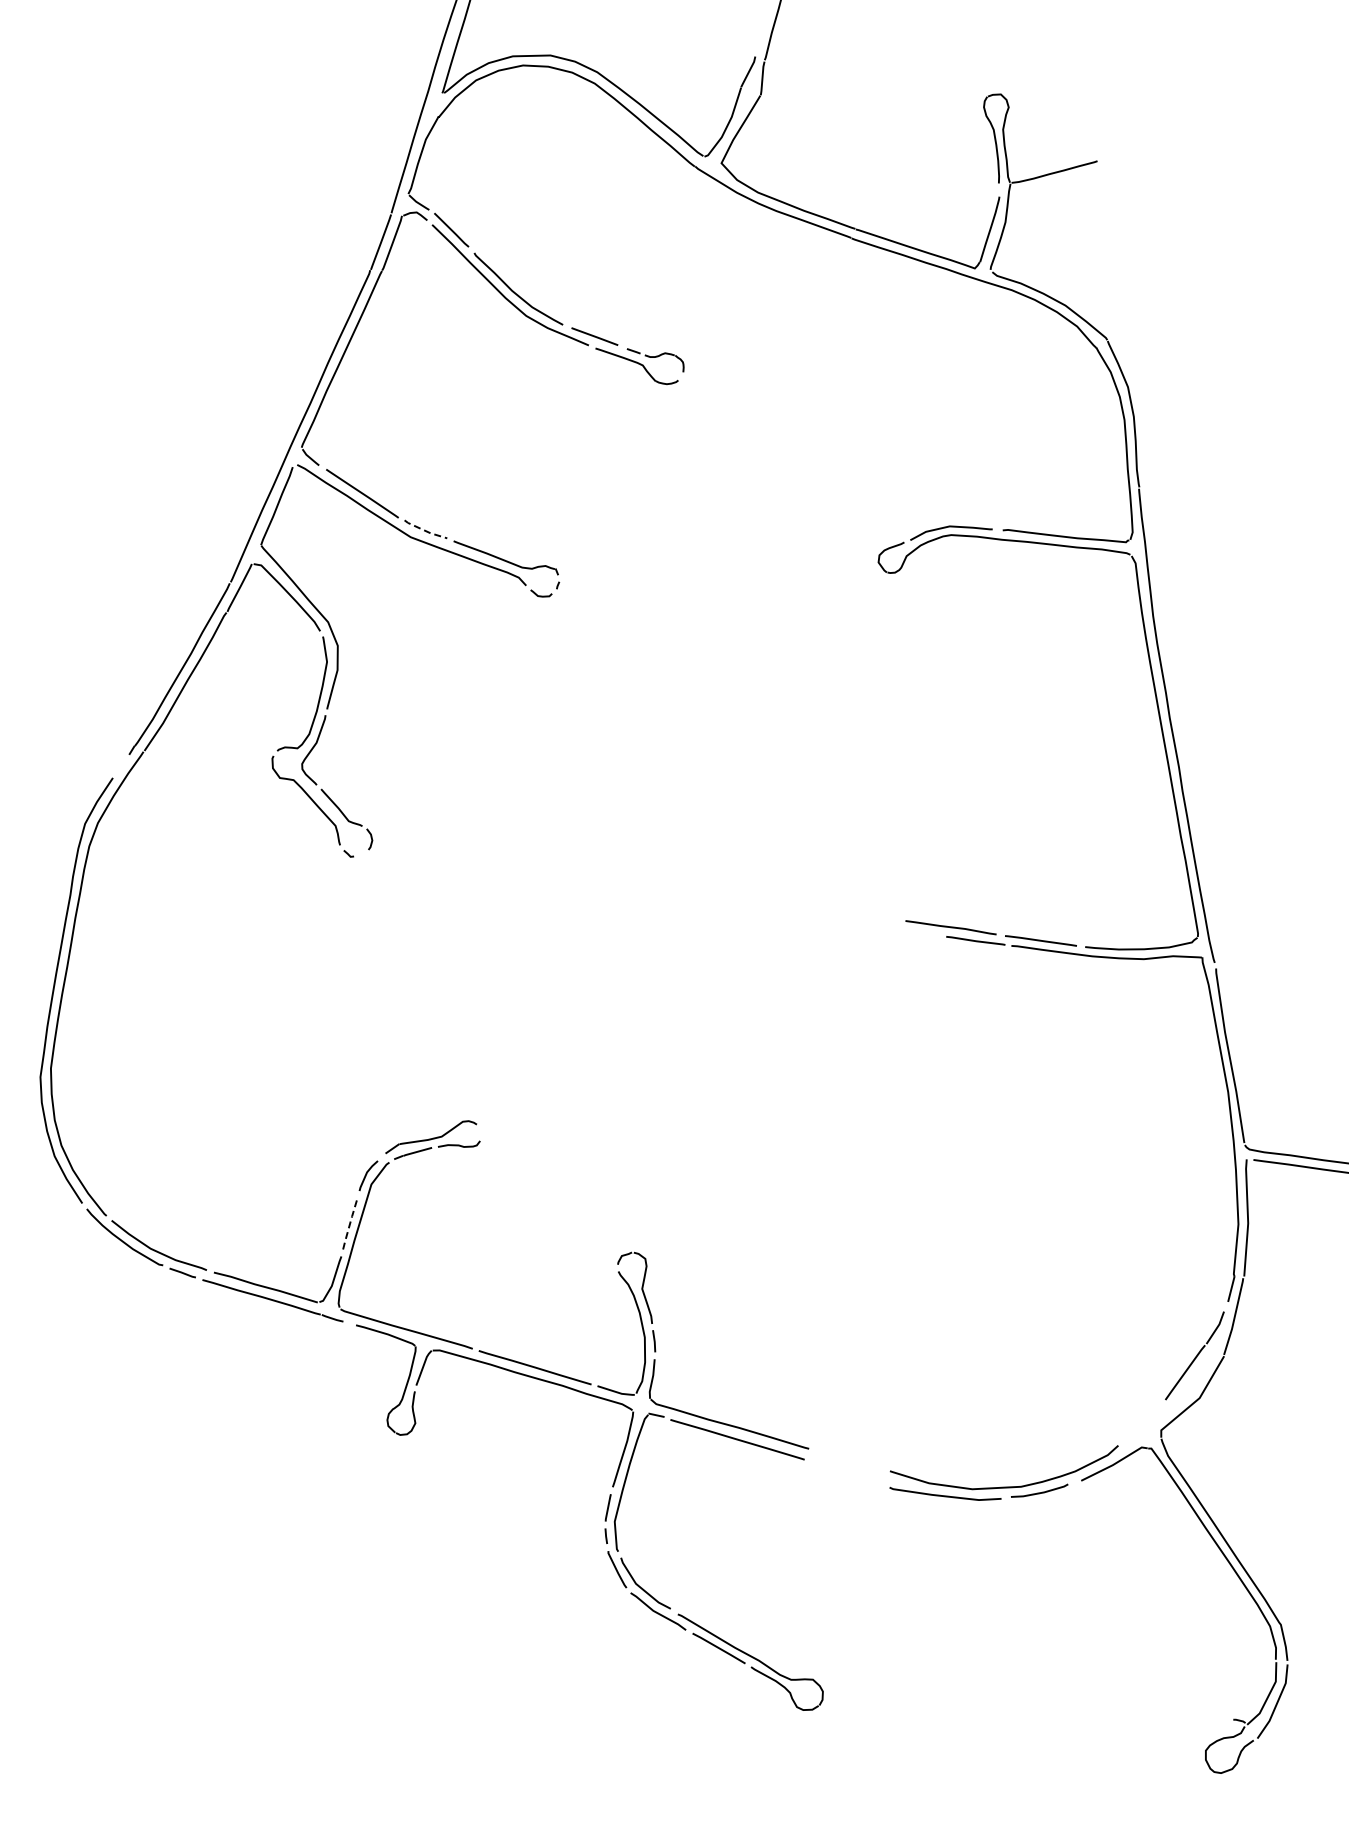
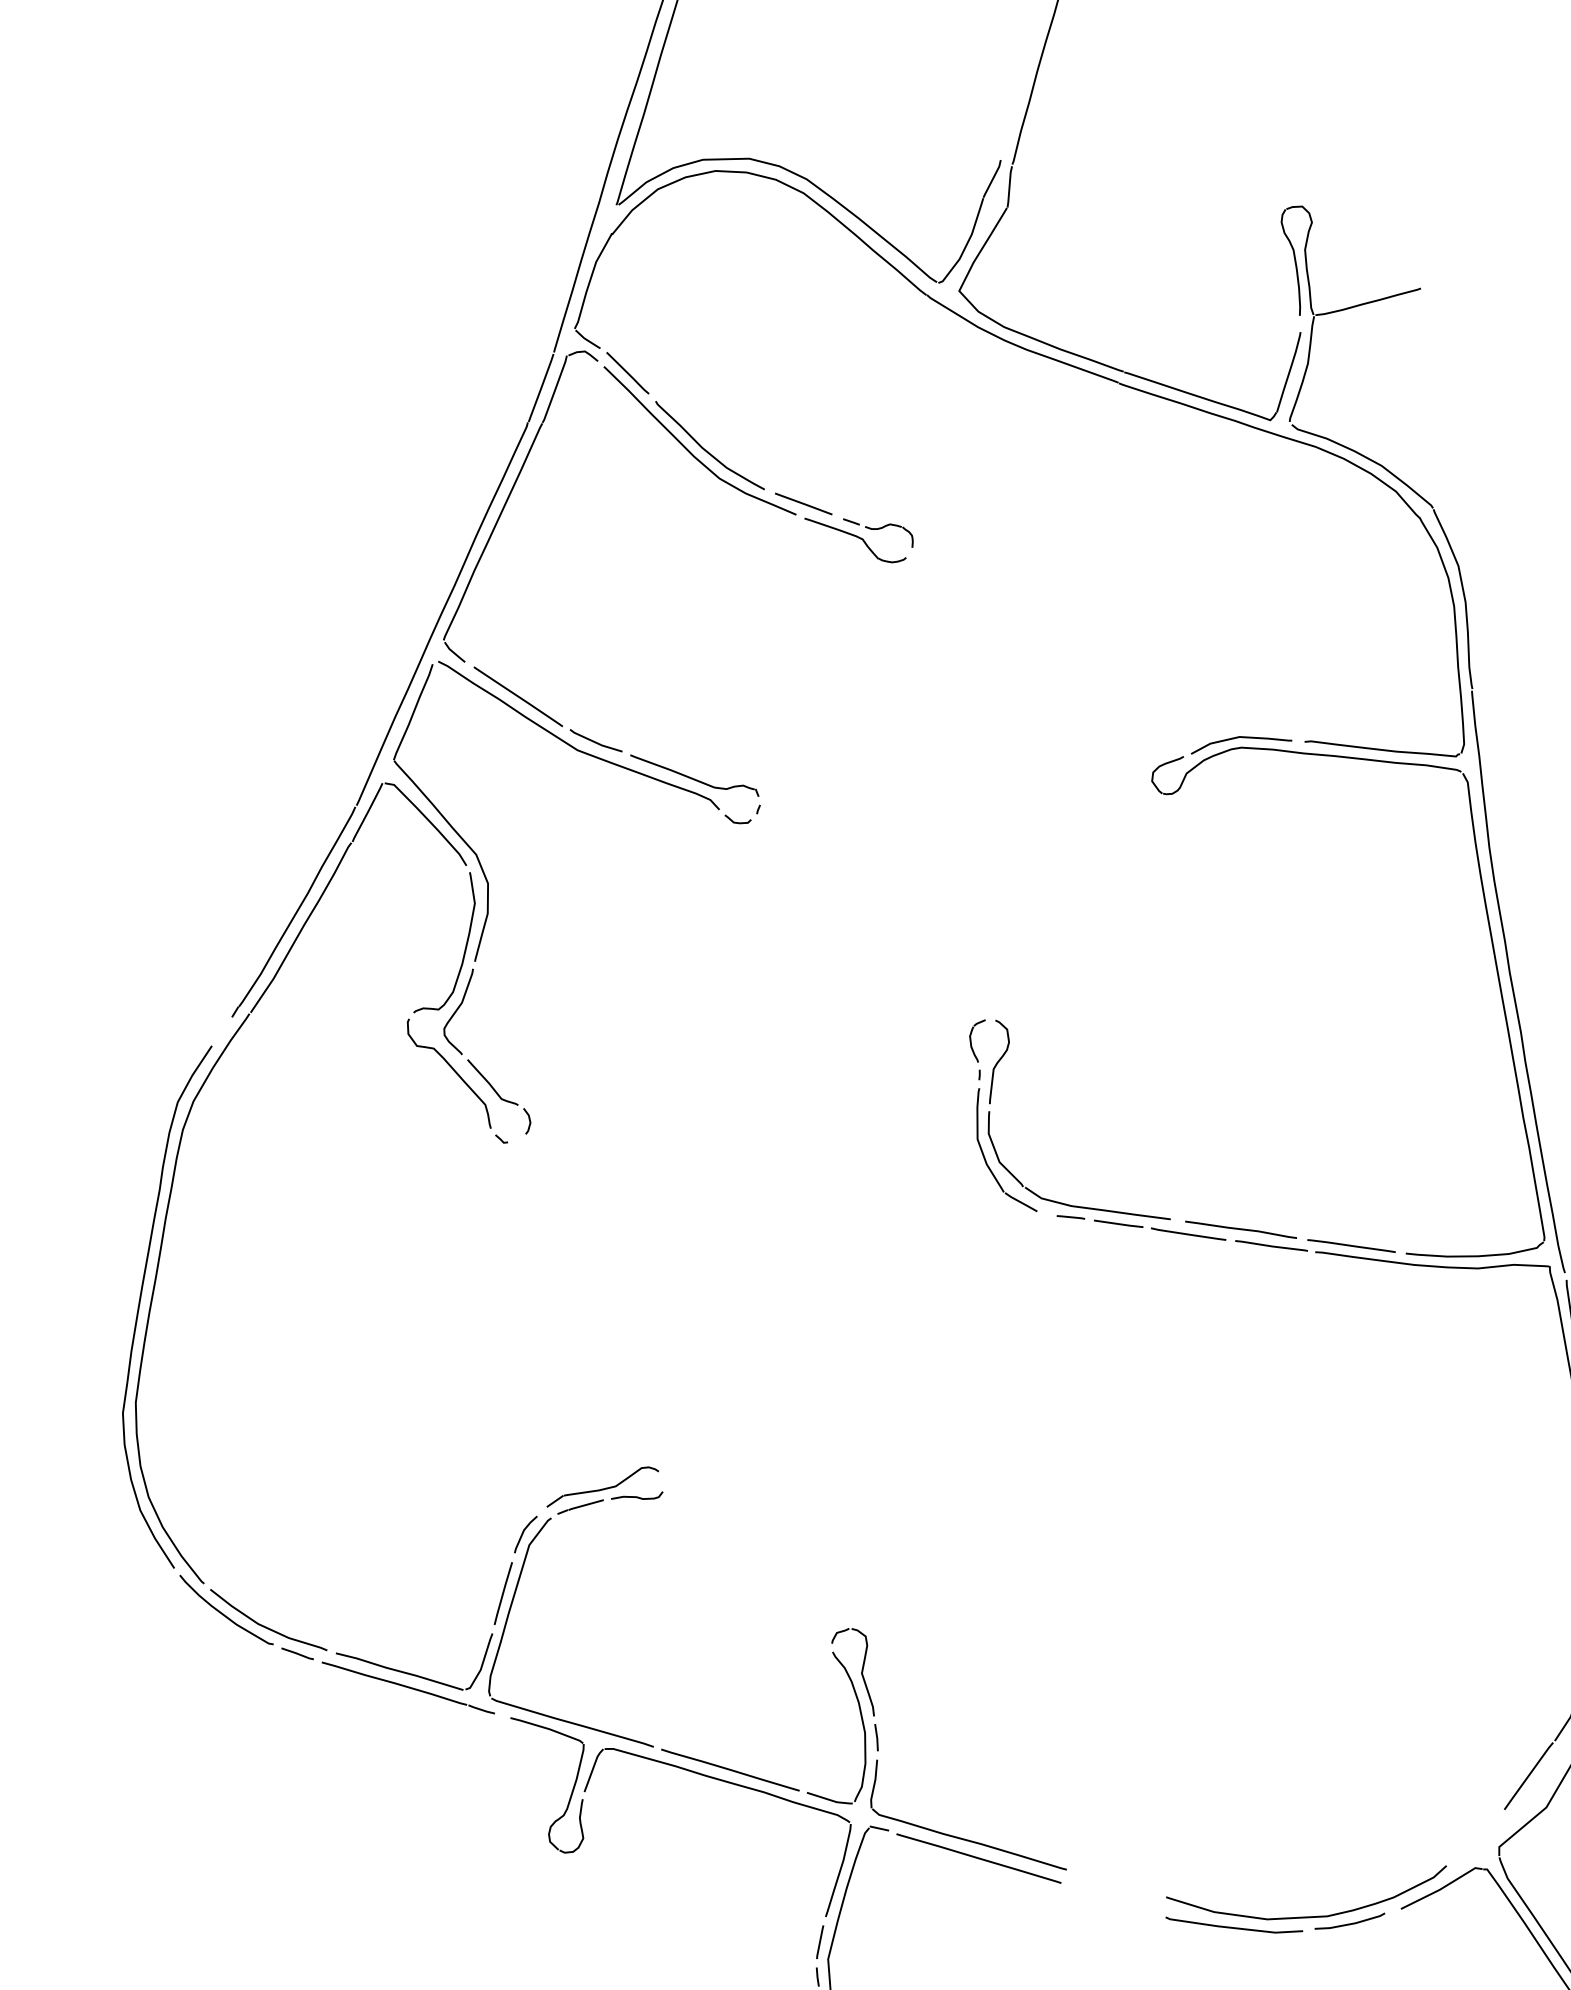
line: (425, 530) -> (595, 742), dashed -> solid
part: (823, 908) -> (1084, 1206), added
line: (350, 1223) -> (503, 1593), dashed -> solid

